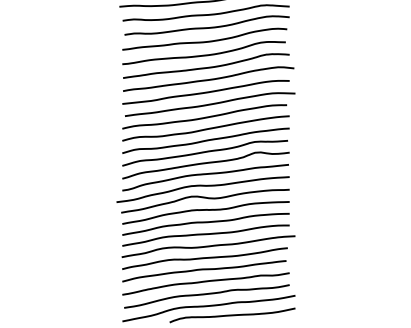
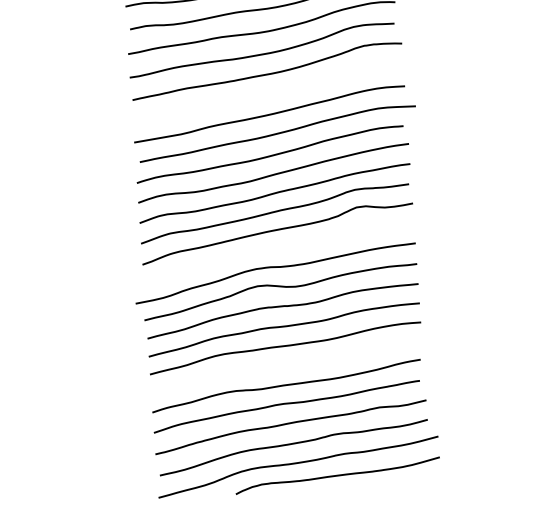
curve: (208, 79) -> (272, 92), removed
curve: (204, 175) -> (276, 250), removed
curve: (208, 246) -> (290, 365), removed

